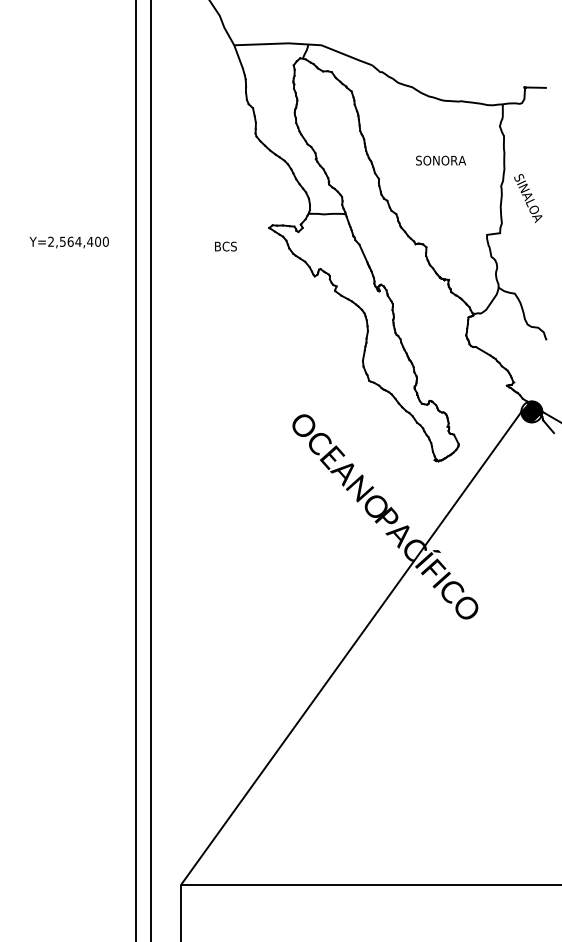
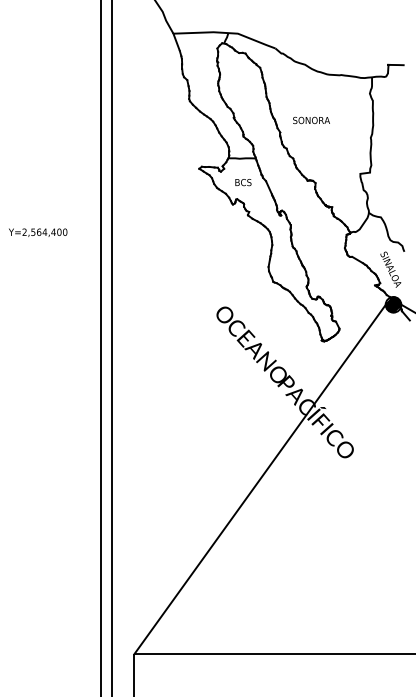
text: (440, 160) -> (311, 120), moved
text: (528, 198) -> (391, 269), moved
text: (68, 242) -> (37, 232), moved
text: (225, 246) -> (243, 182), moved

